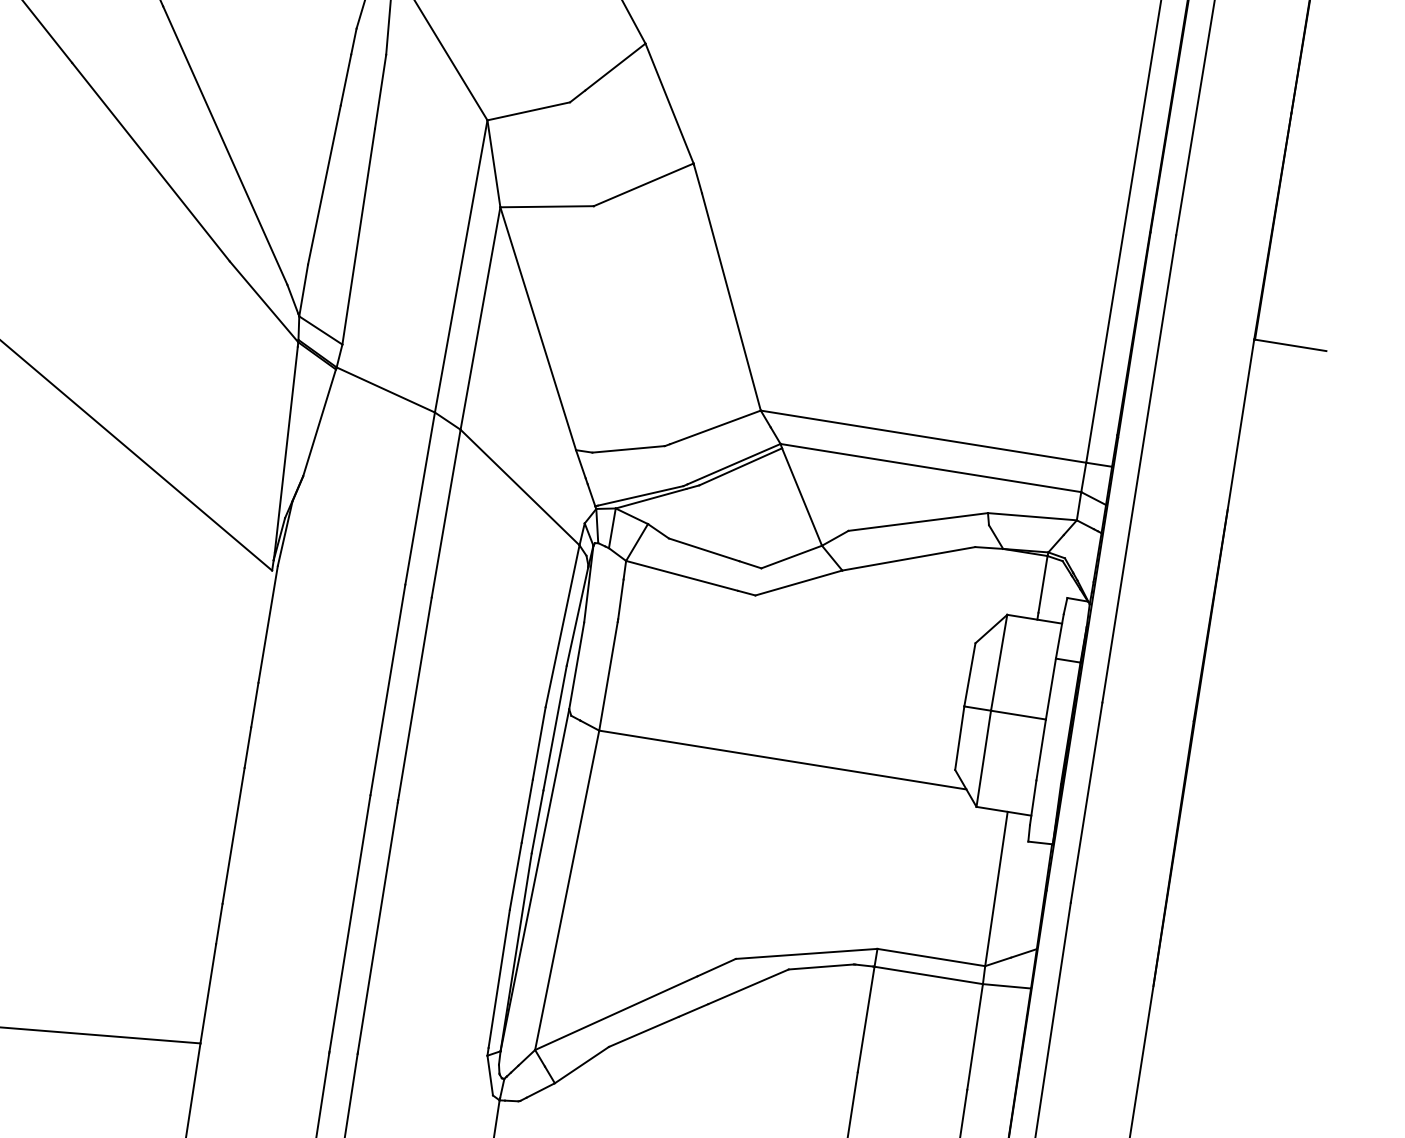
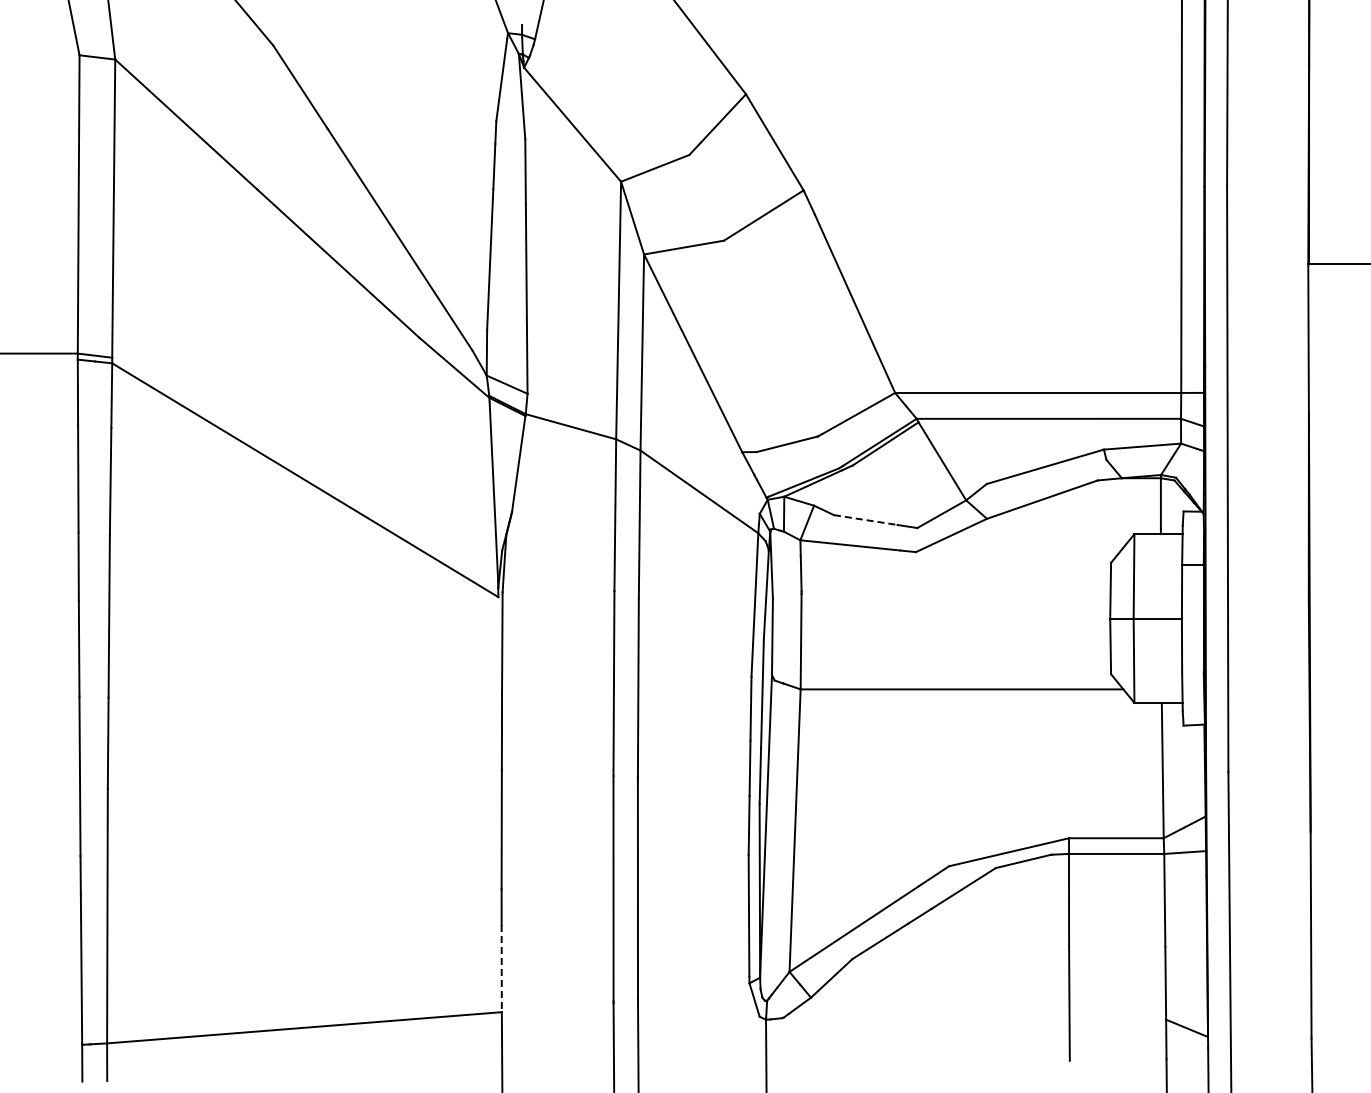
line: (704, 550) -> (866, 520), solid -> dashed
line: (208, 993) -> (501, 968), solid -> dashed

